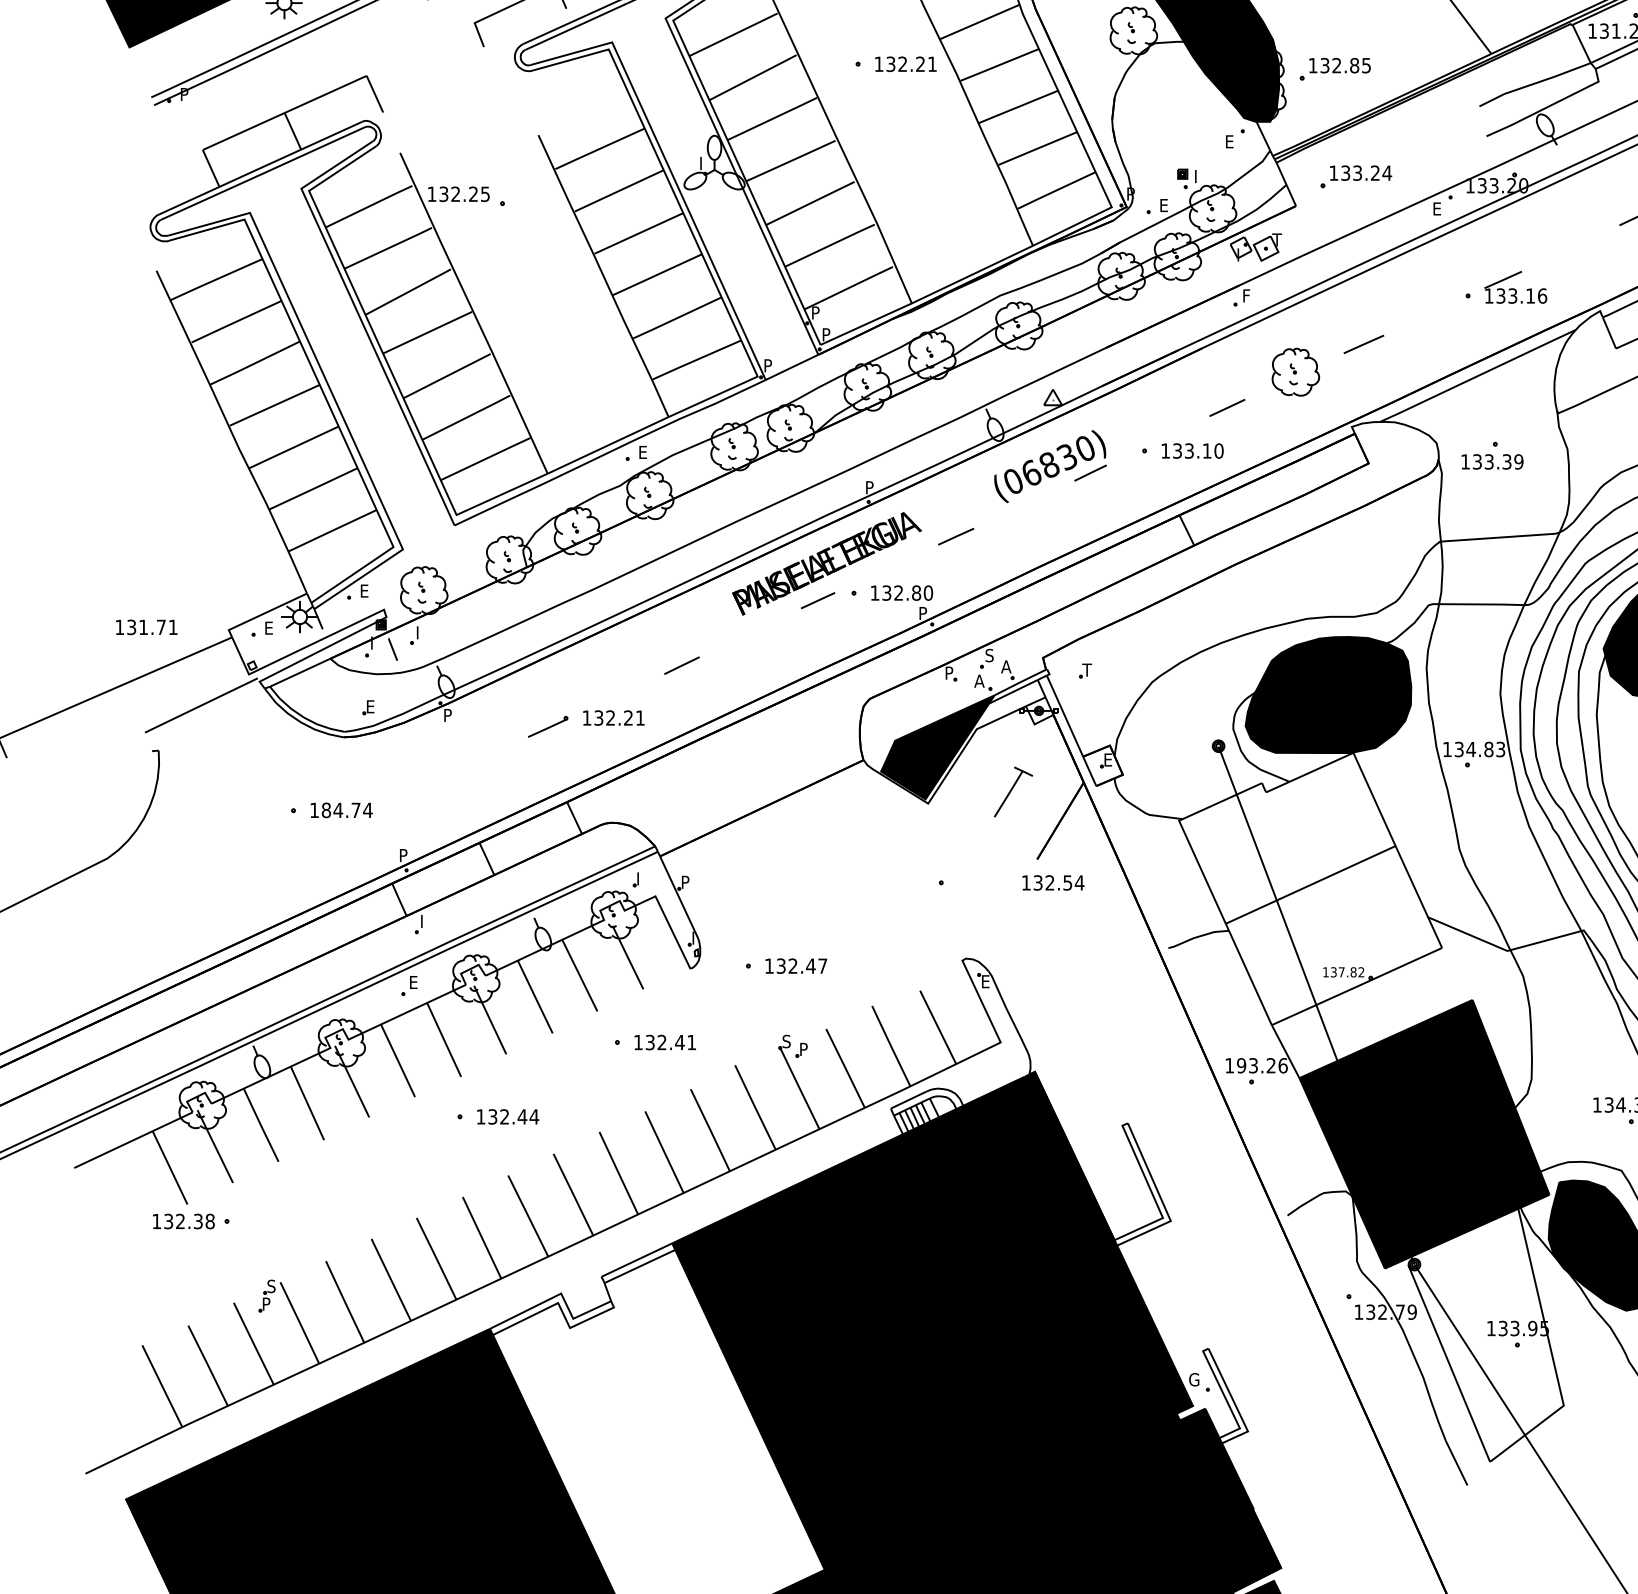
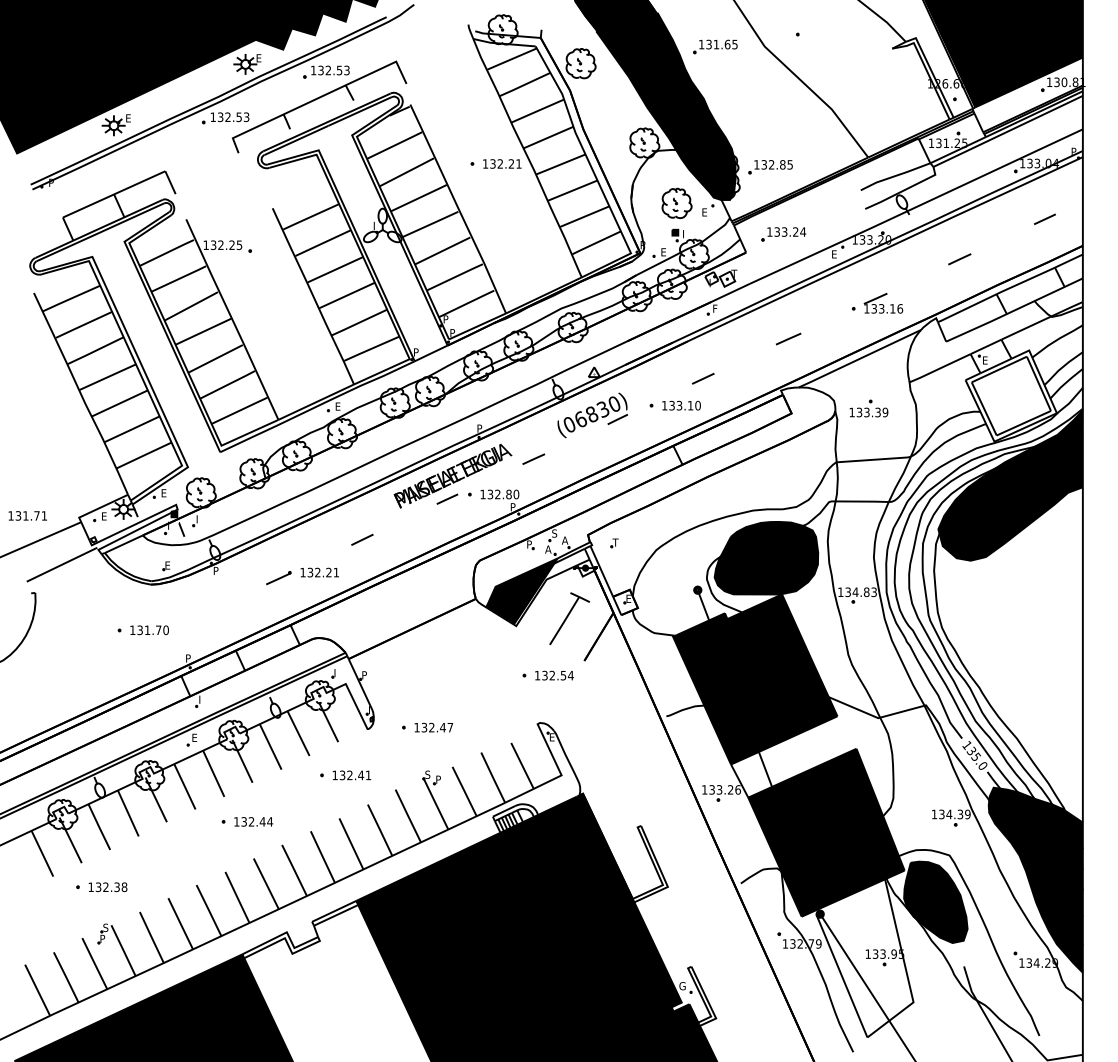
part: (1294, 370) -> (676, 202), moved
part: (1013, 791) -> (569, 618), size x1.67
text: (347, 810) -> (153, 630), 184.74 -> 131.70
text: (1053, 882) -> (554, 675), moved
fill: (1310, 889) -> (755, 679), added
text: (1240, 1065) -> (711, 789), 193.26 -> 133.26
text: (182, 1221) -> (107, 887), moved

